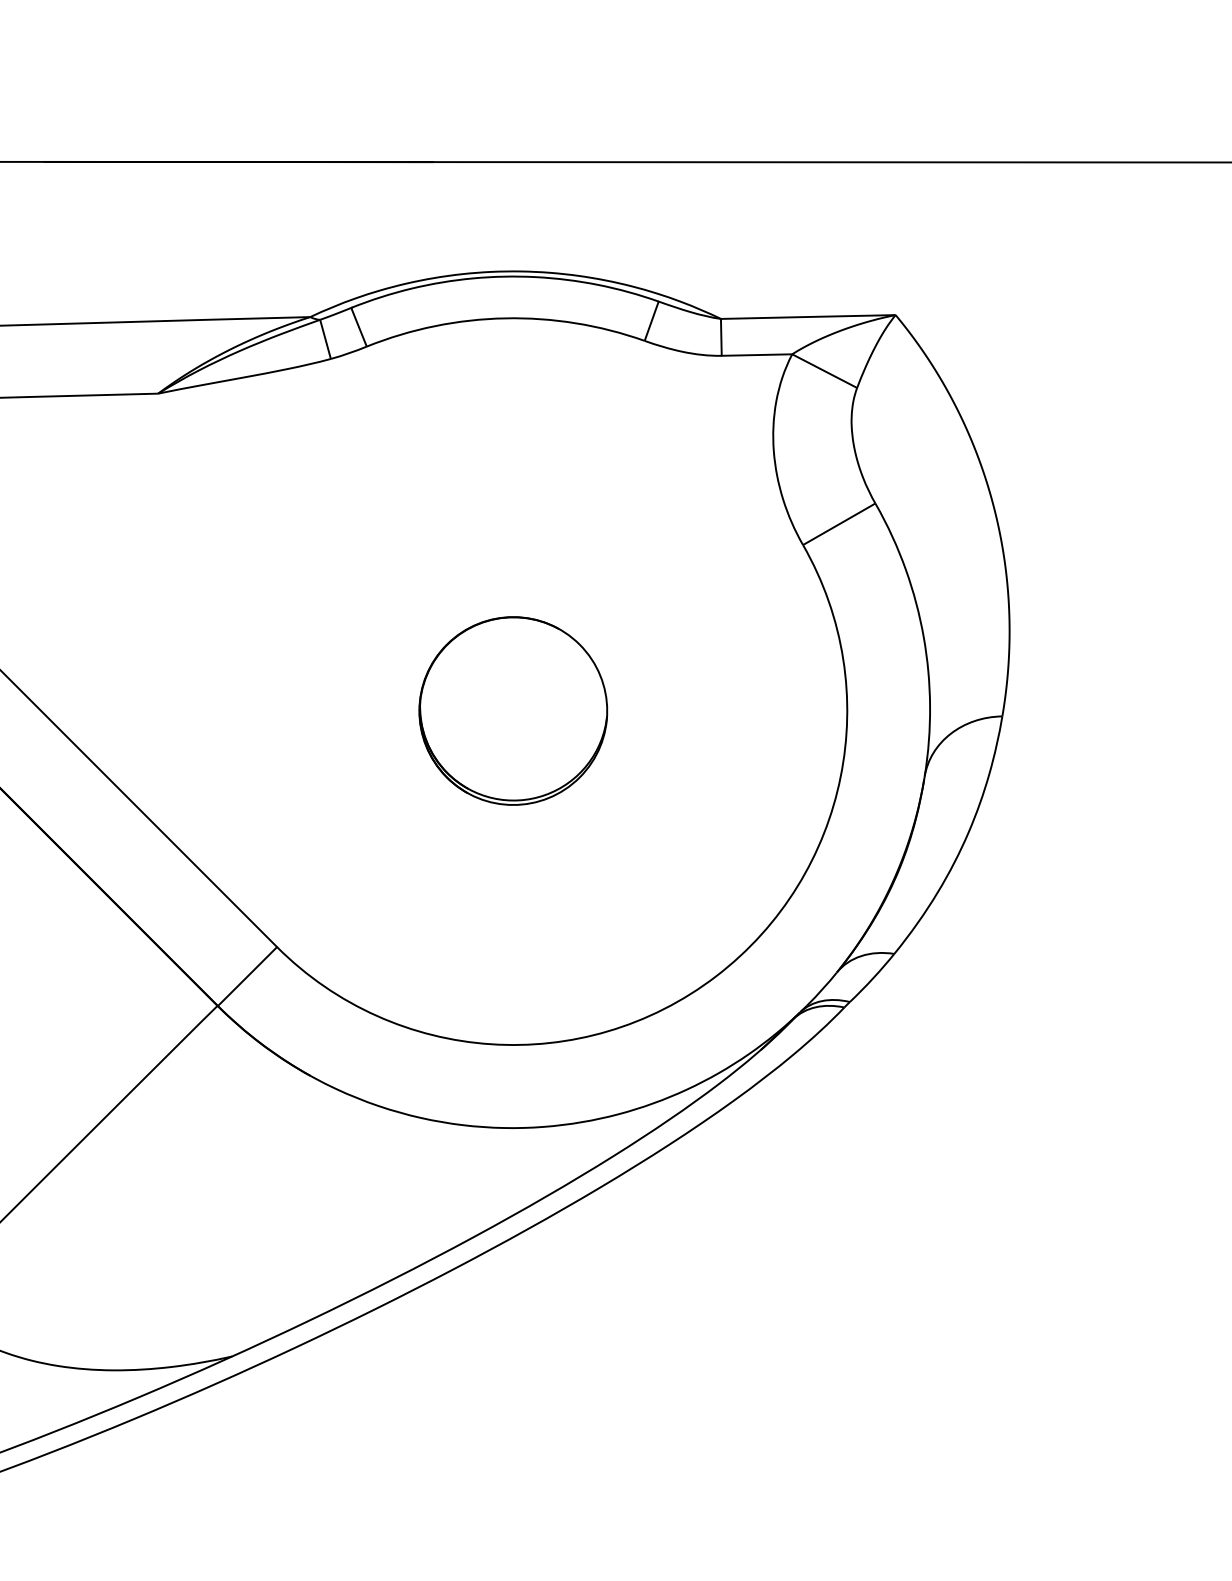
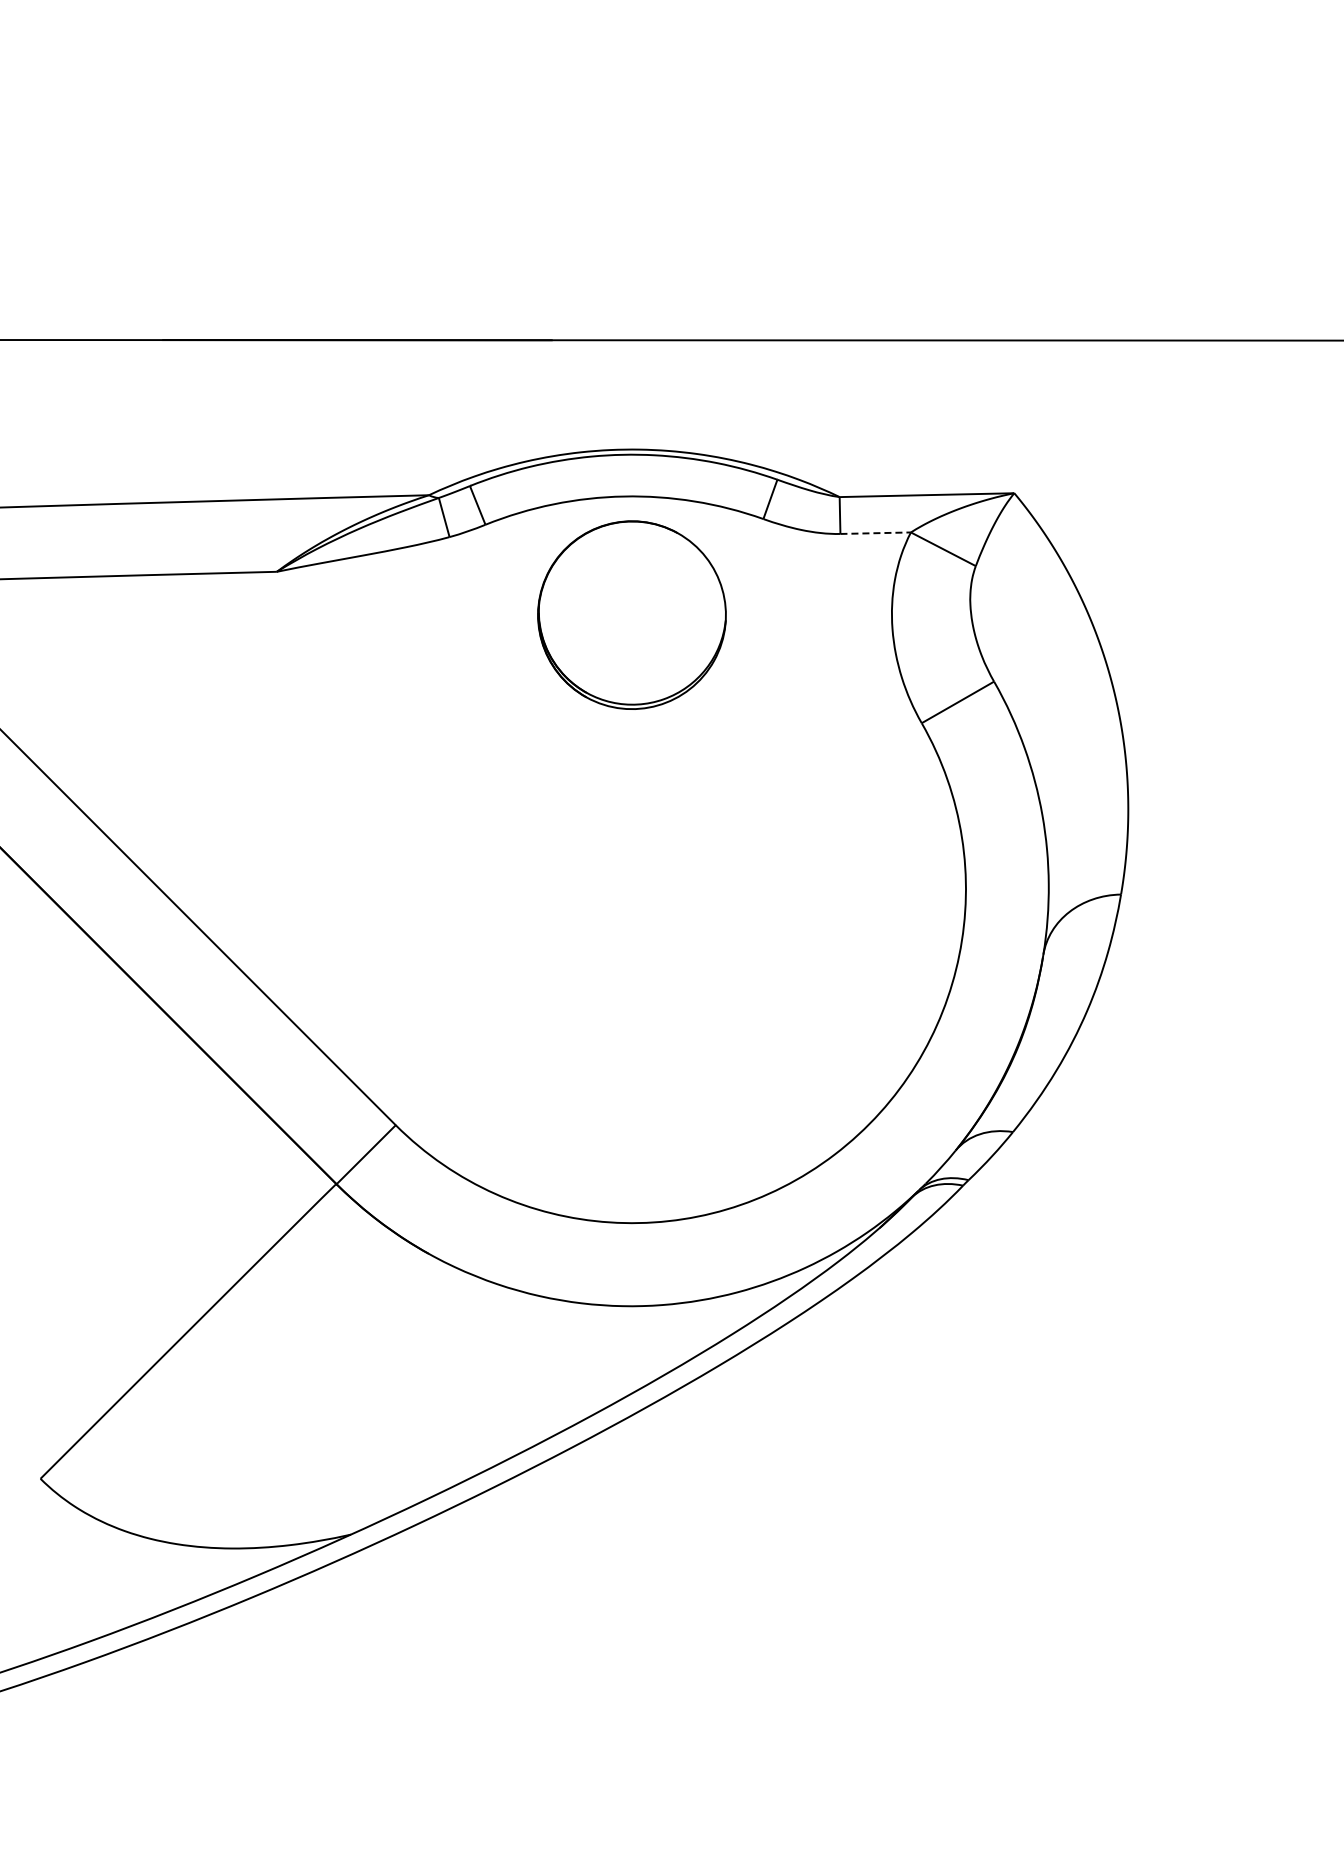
line: (757, 355) -> (876, 533), solid -> dashed
part: (512, 710) -> (631, 614), moved

